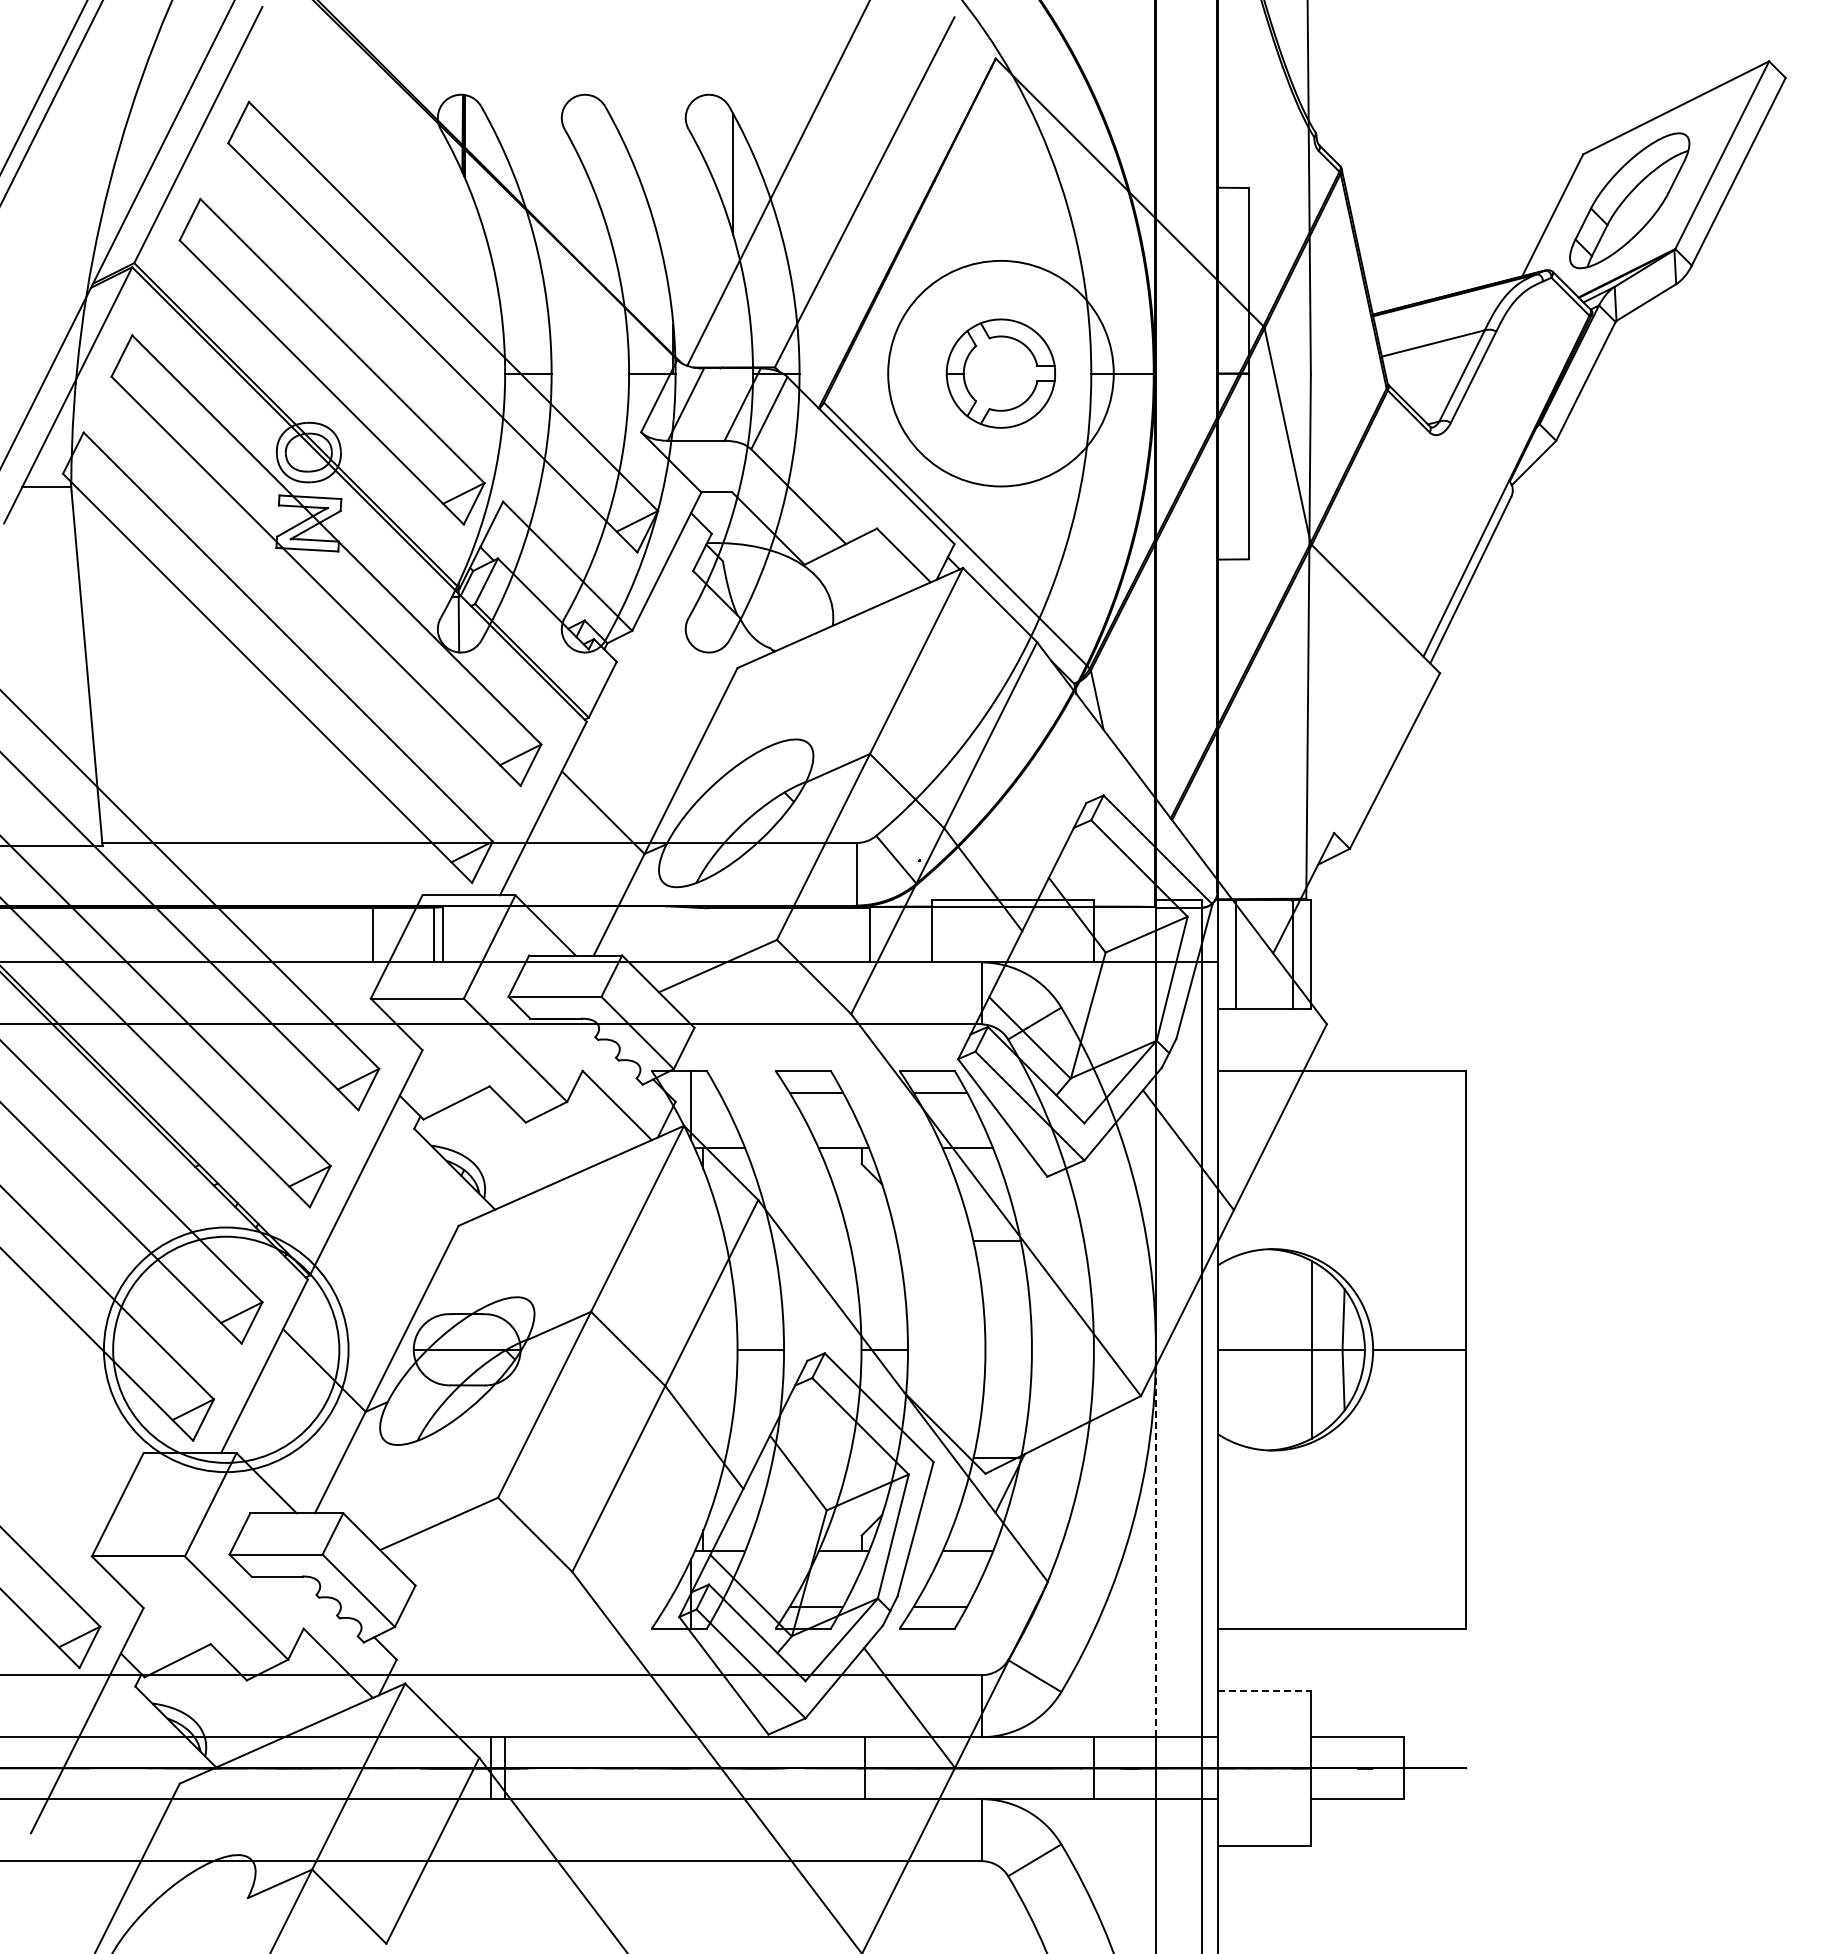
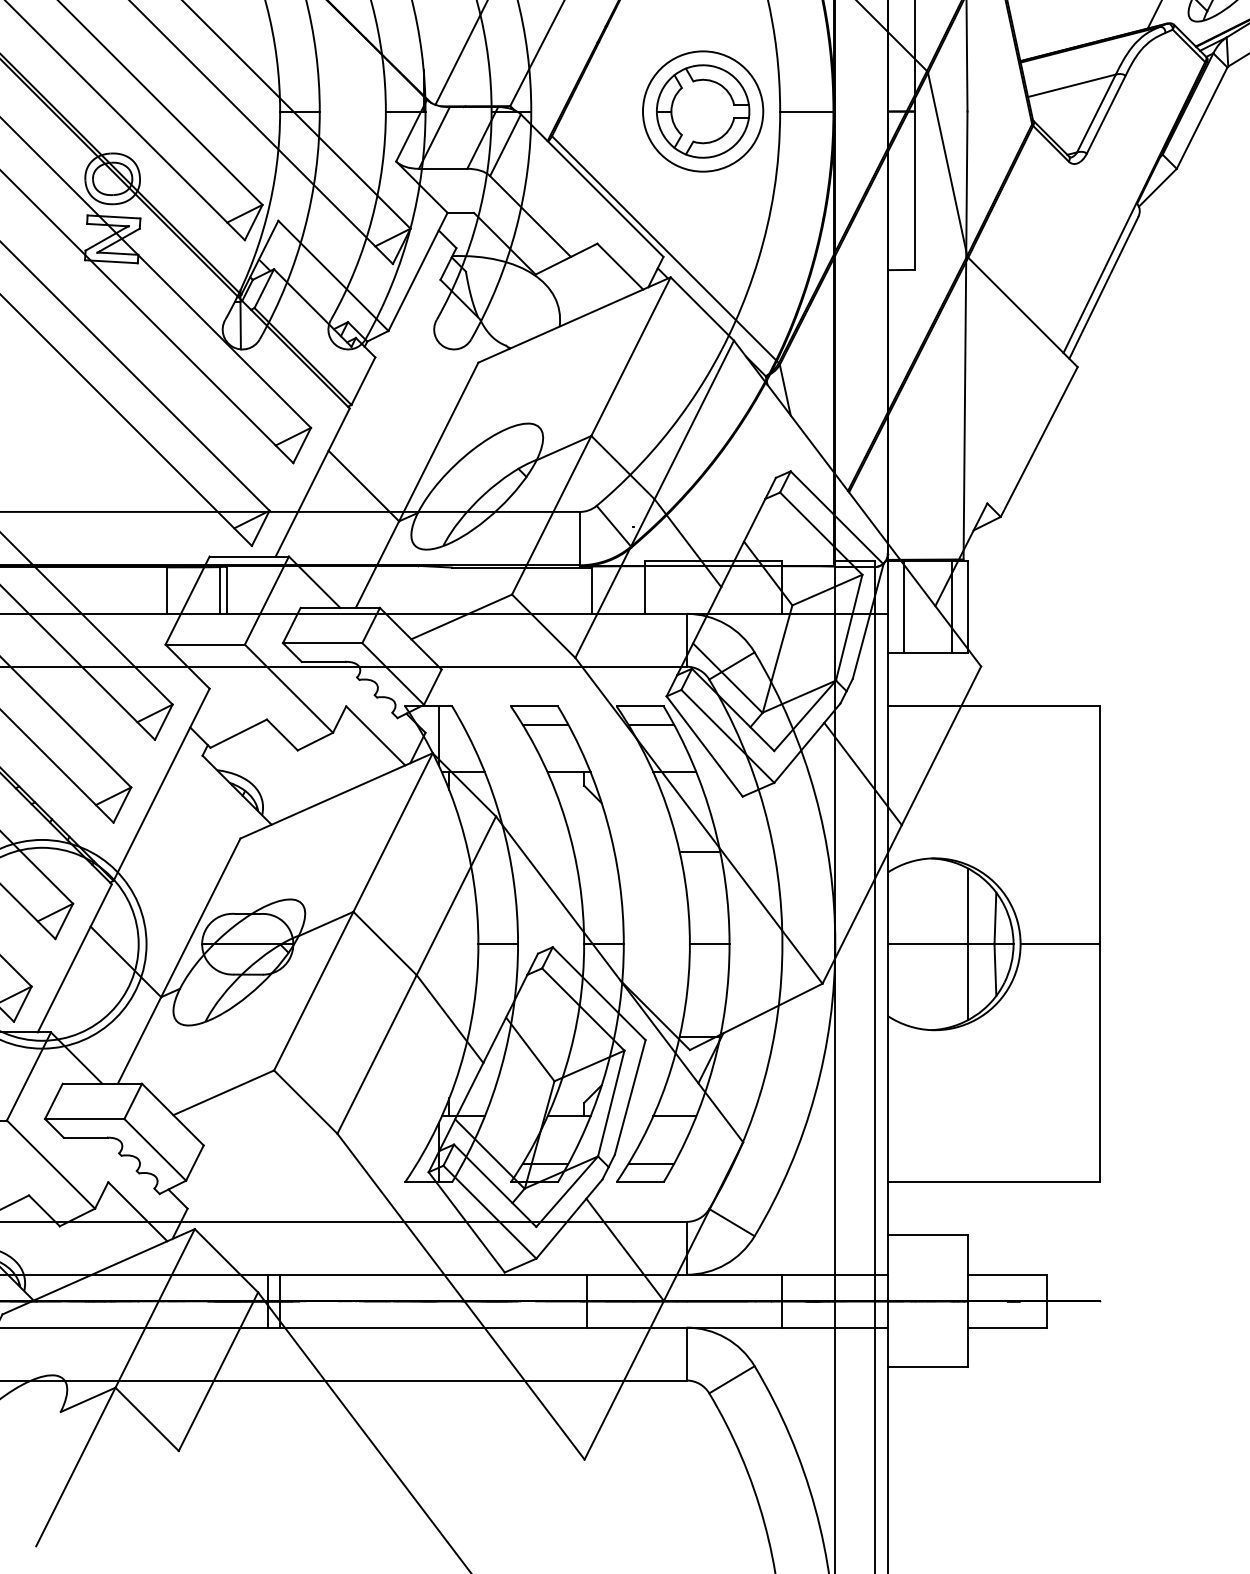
circle: (1000, 373) -> (702, 111), size x0.62
line: (1008, 1349) -> (709, 944), added
line: (1155, 1543) -> (834, 1109), dashed -> solid
line: (1264, 1690) -> (927, 1234), dashed -> solid

